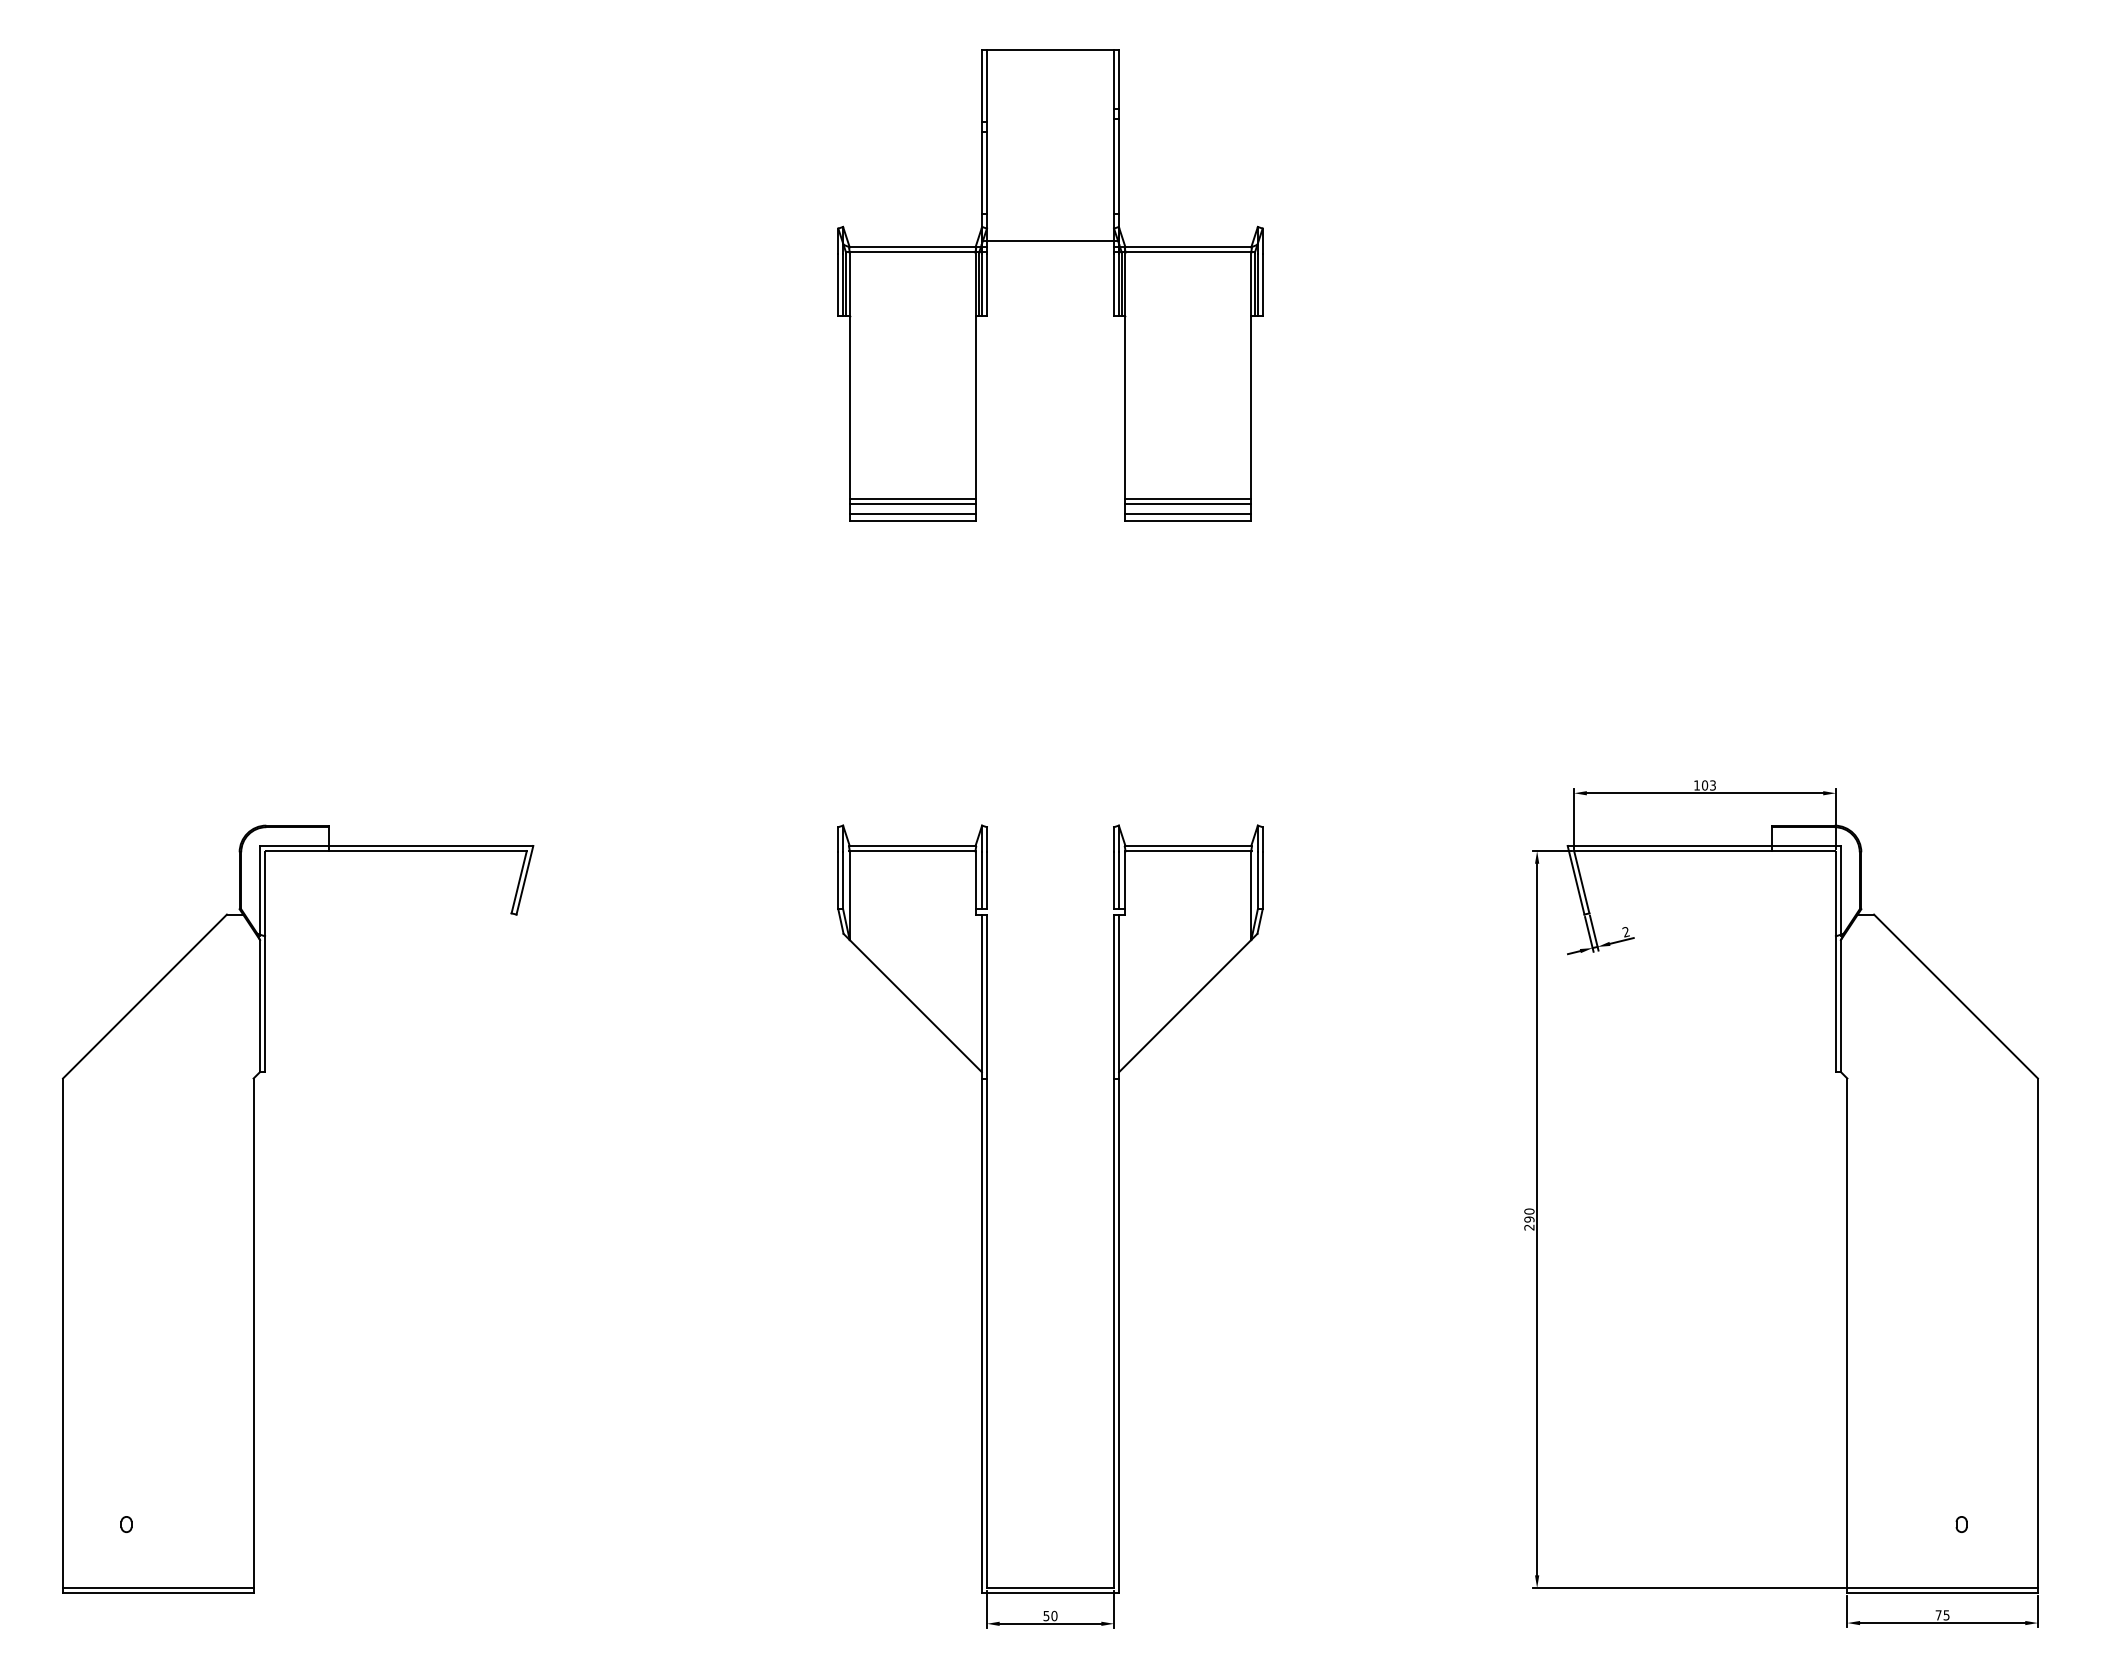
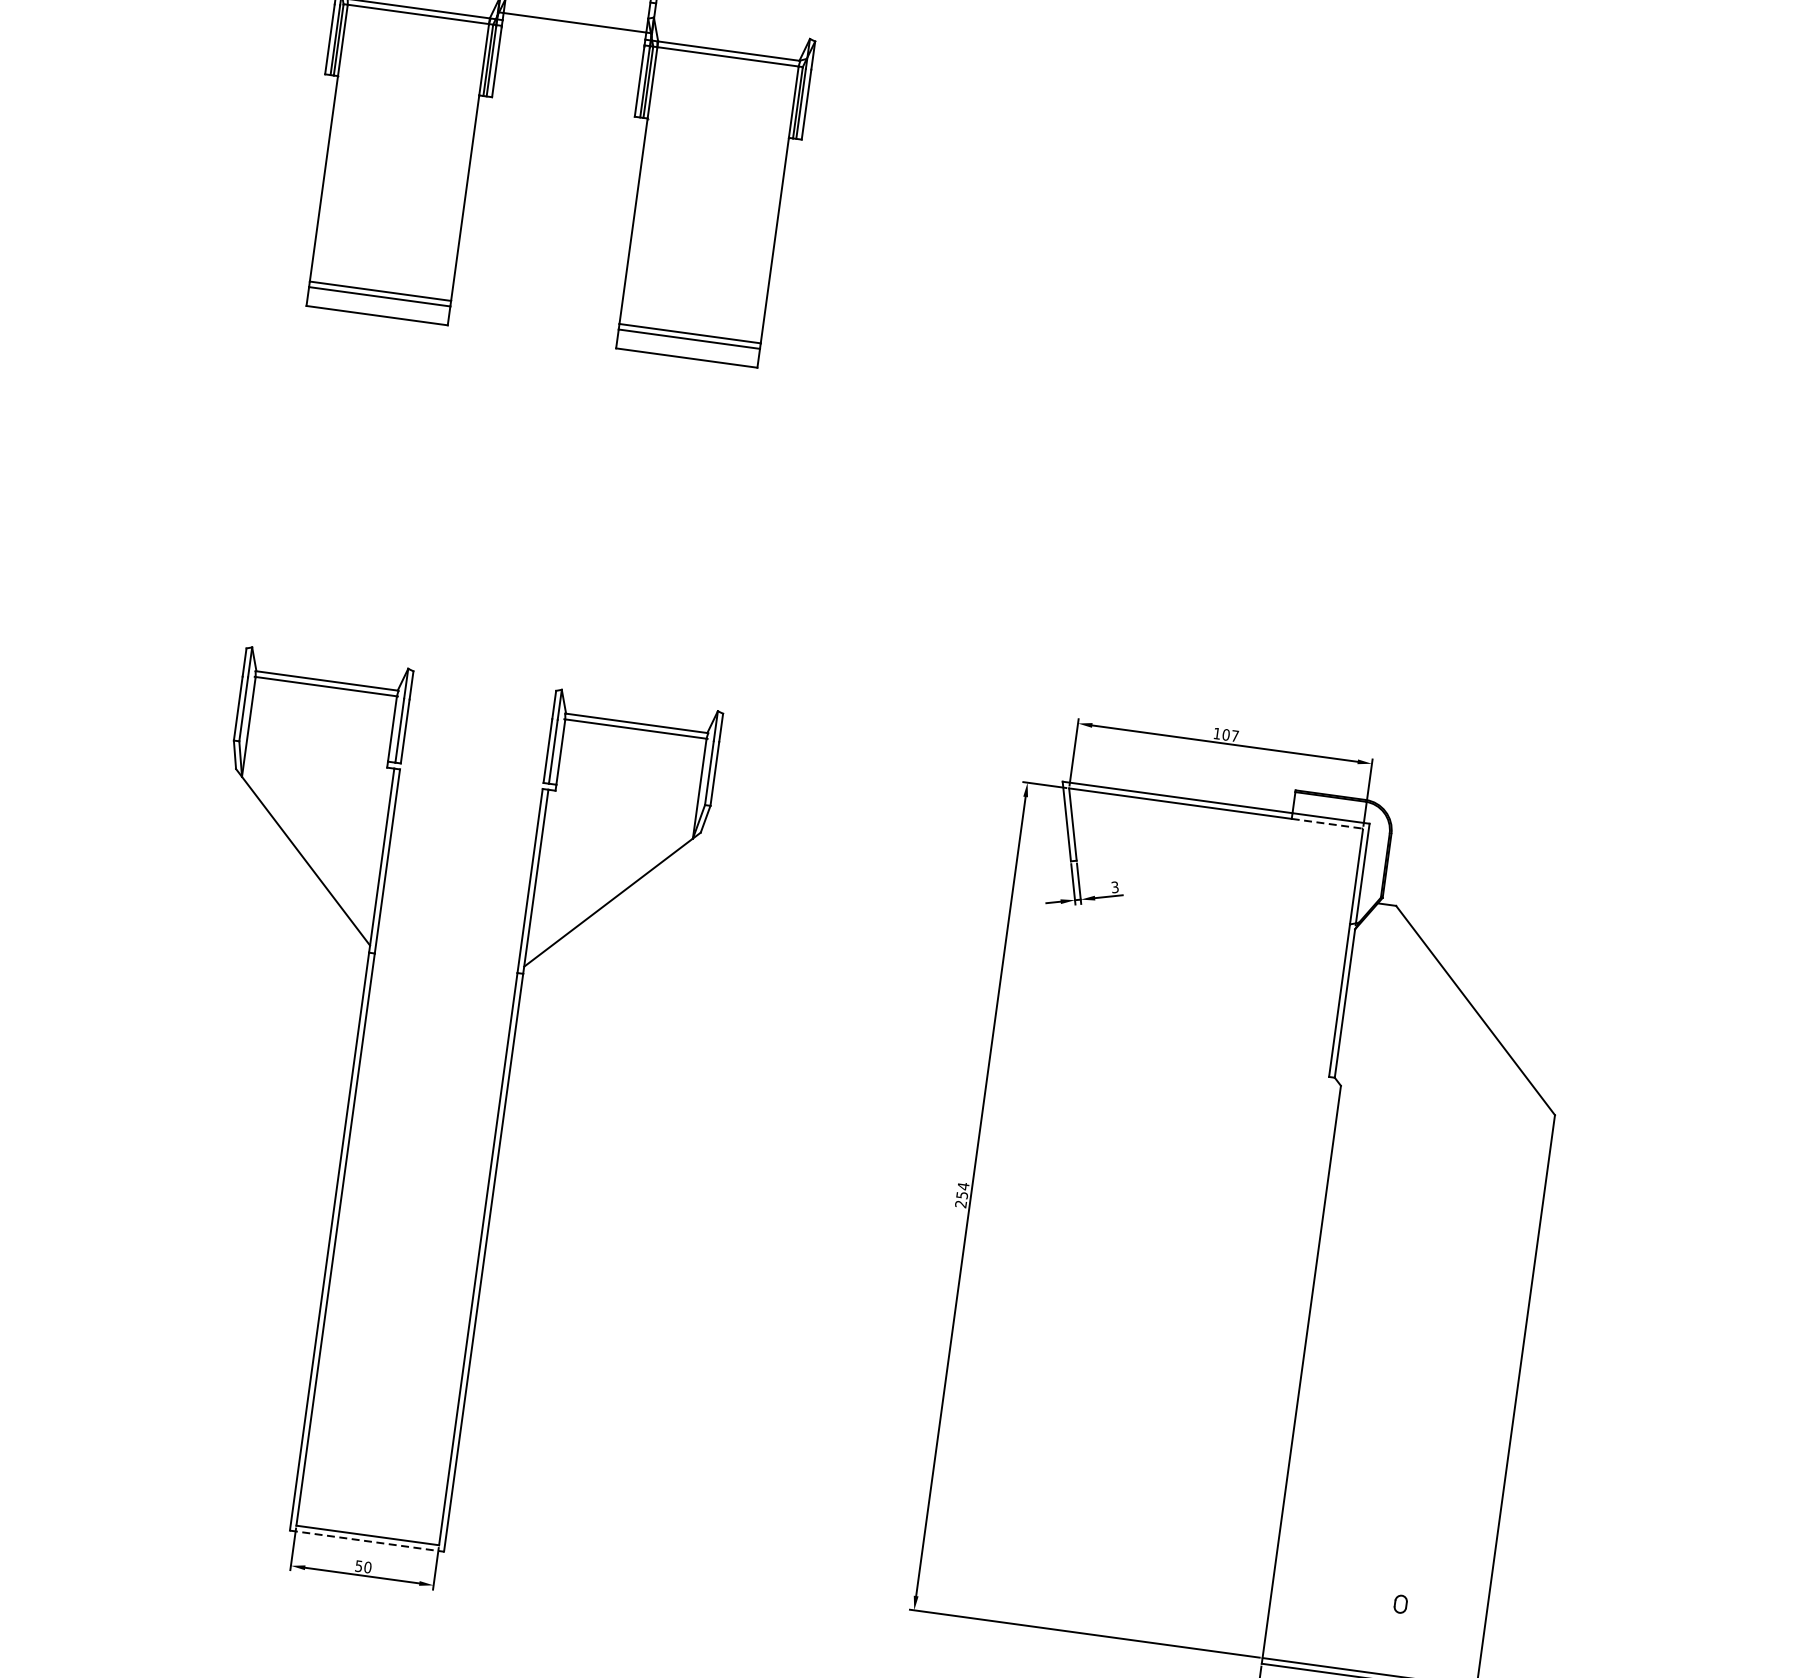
line: (912, 514) -> (377, 308), removed
line: (1188, 514) -> (687, 351), removed
text: (1712, 785) -> (1234, 736), 103 -> 107
line: (1804, 851) -> (1327, 824), solid -> dashed
text: (1625, 932) -> (1114, 887), 2 -> 3
text: (1529, 1215) -> (962, 1190), 290 -> 254
line: (1050, 1593) -> (366, 1541), solid -> dashed

